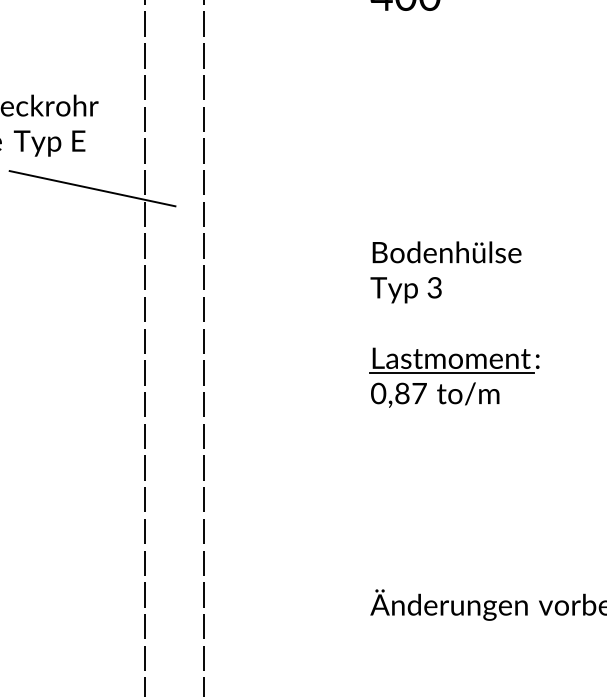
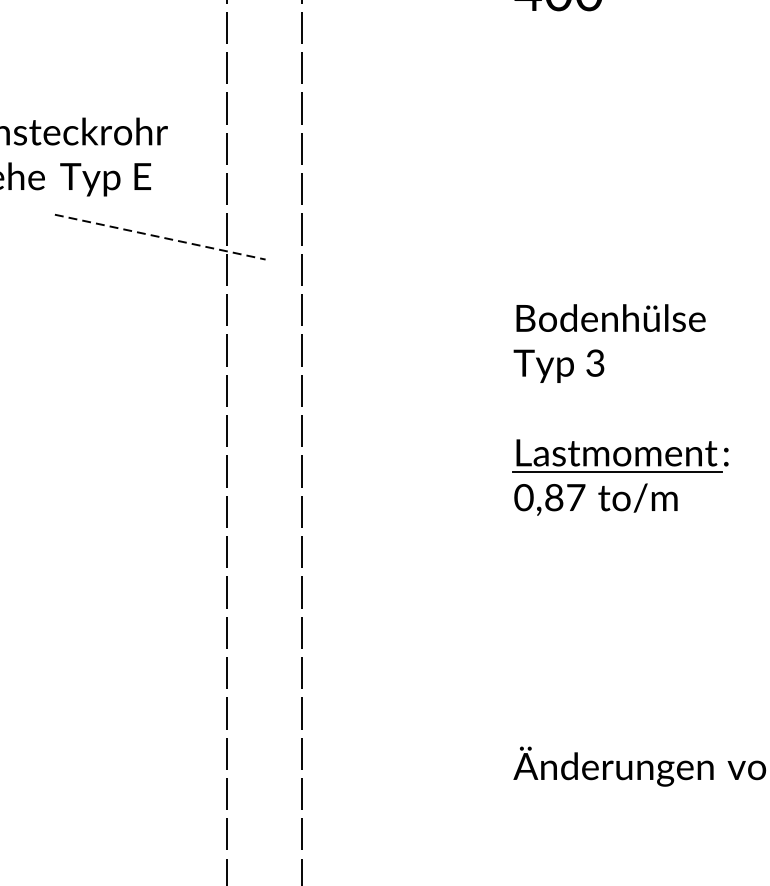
line: (92, 188) -> (160, 236), solid -> dashed

